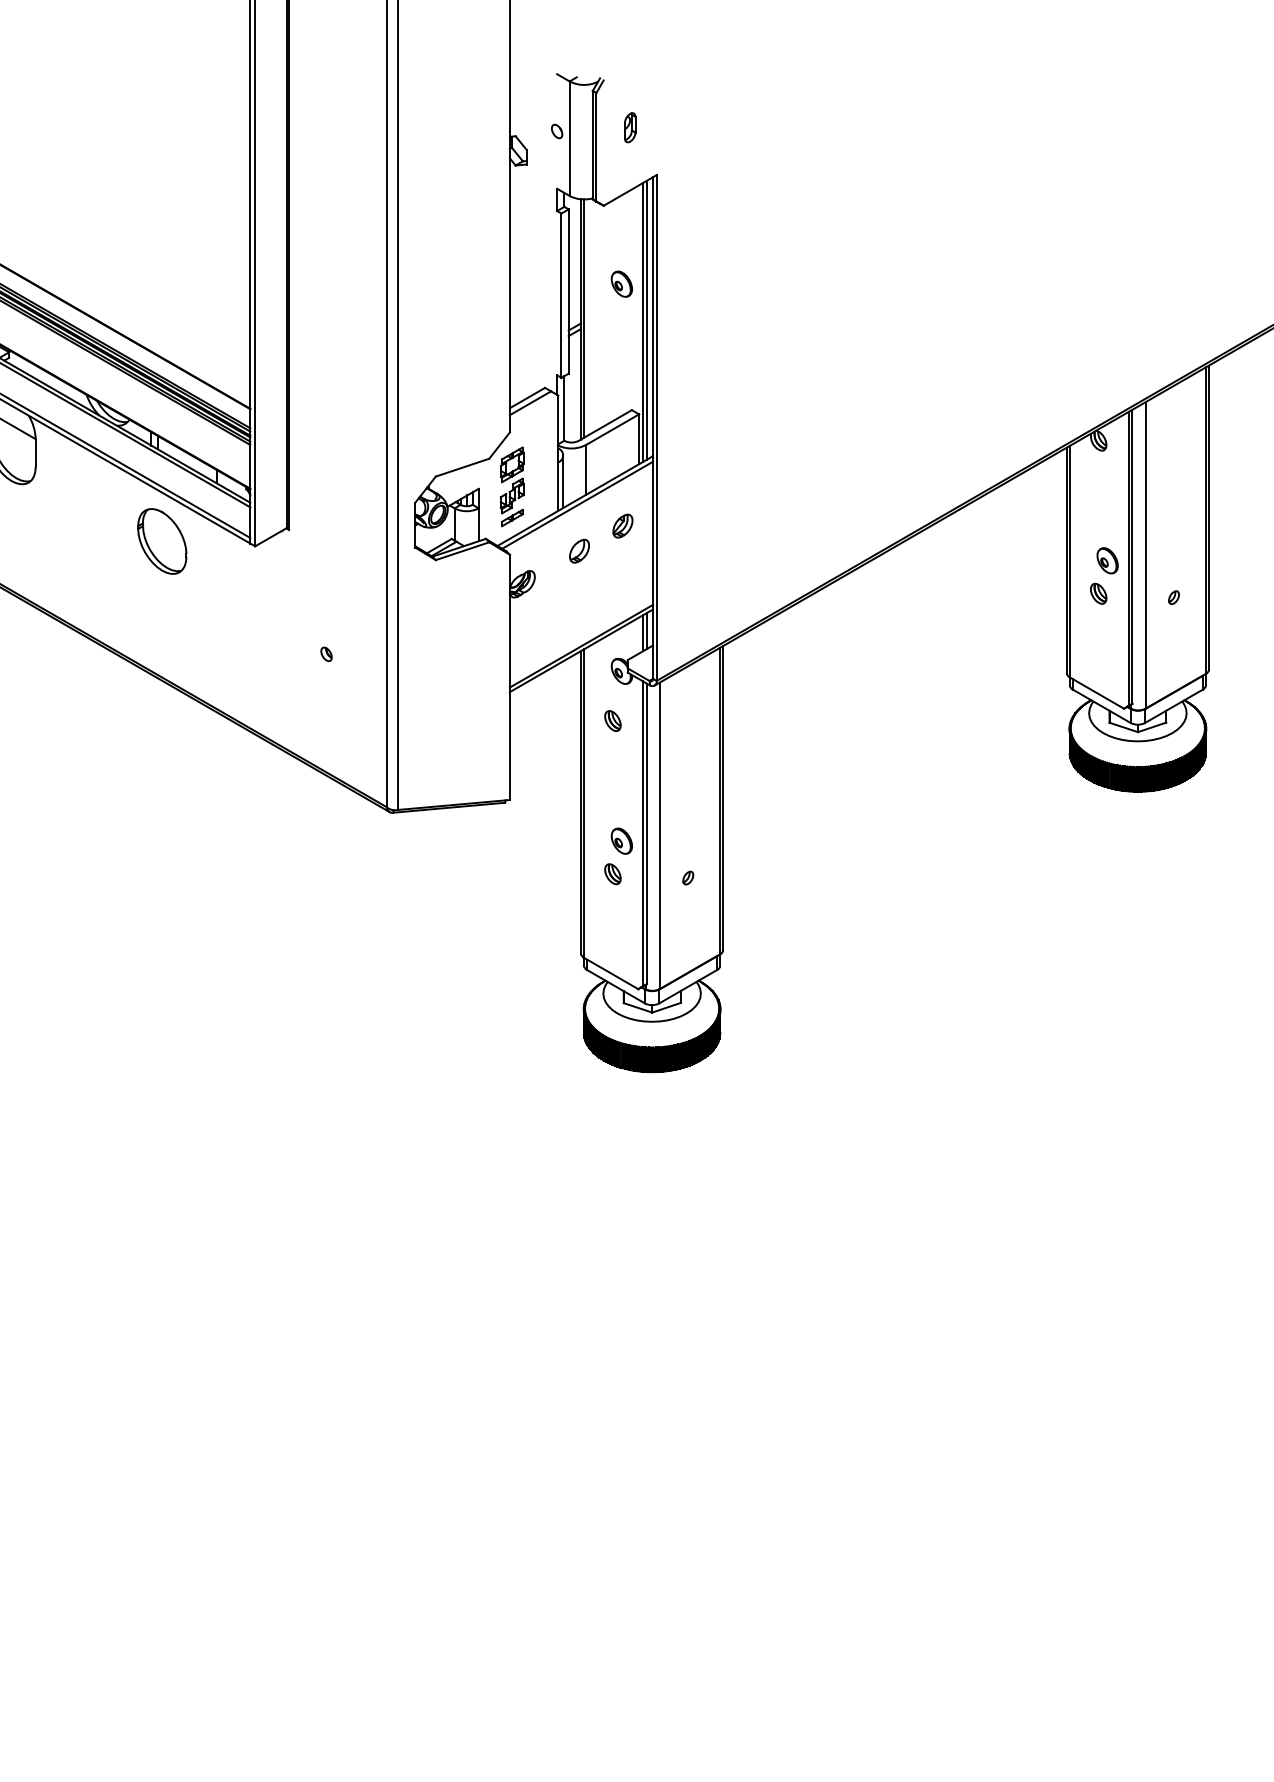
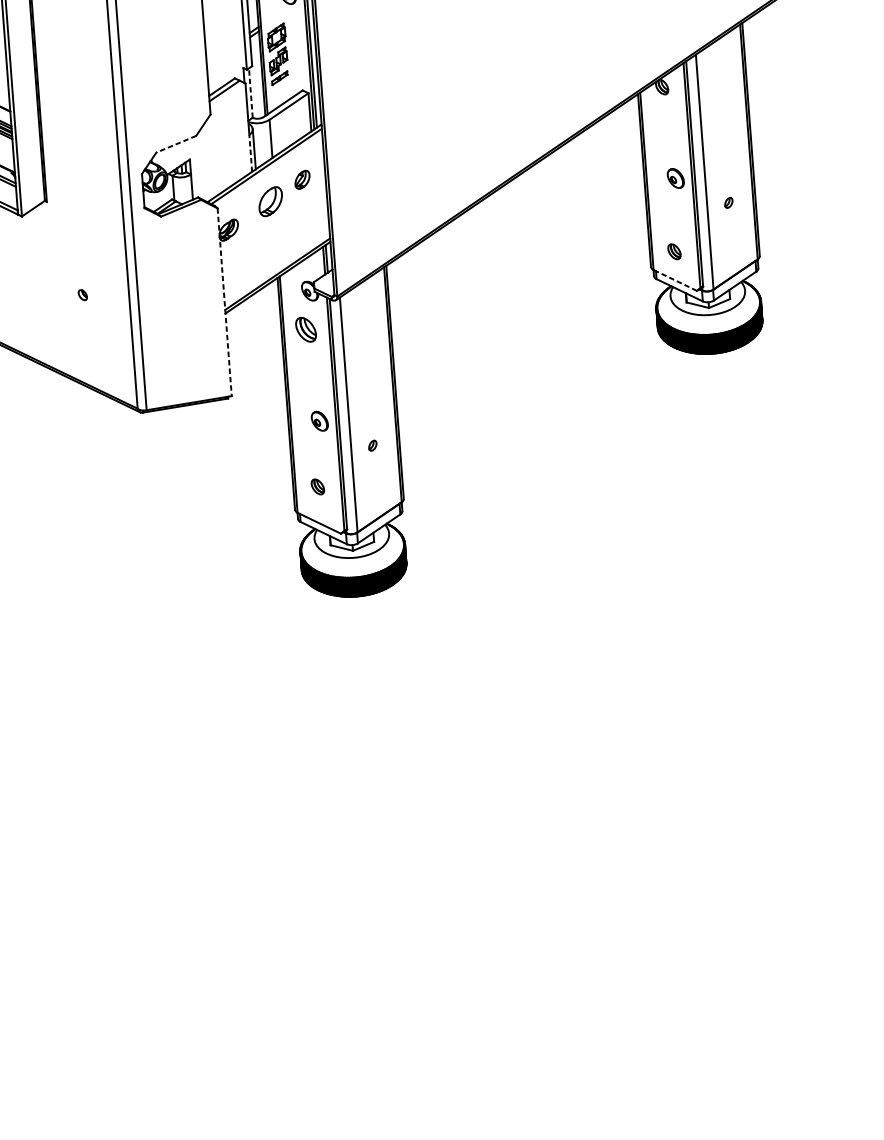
line: (564, 408) -> (250, 93), solid -> dashed
line: (462, 467) -> (176, 144), solid -> dashed
part: (511, 486) -> (277, 54), moved
line: (558, 486) -> (250, 153), solid -> dashed
part: (579, 550) -> (270, 201), size x1.6
part: (1098, 593) -> (674, 251), moved
line: (509, 677) -> (224, 302), solid -> dashed
line: (1096, 692) -> (674, 280), solid -> dashed
part: (612, 720) -> (305, 329), size x1.6
part: (612, 874) -> (317, 487), moved

